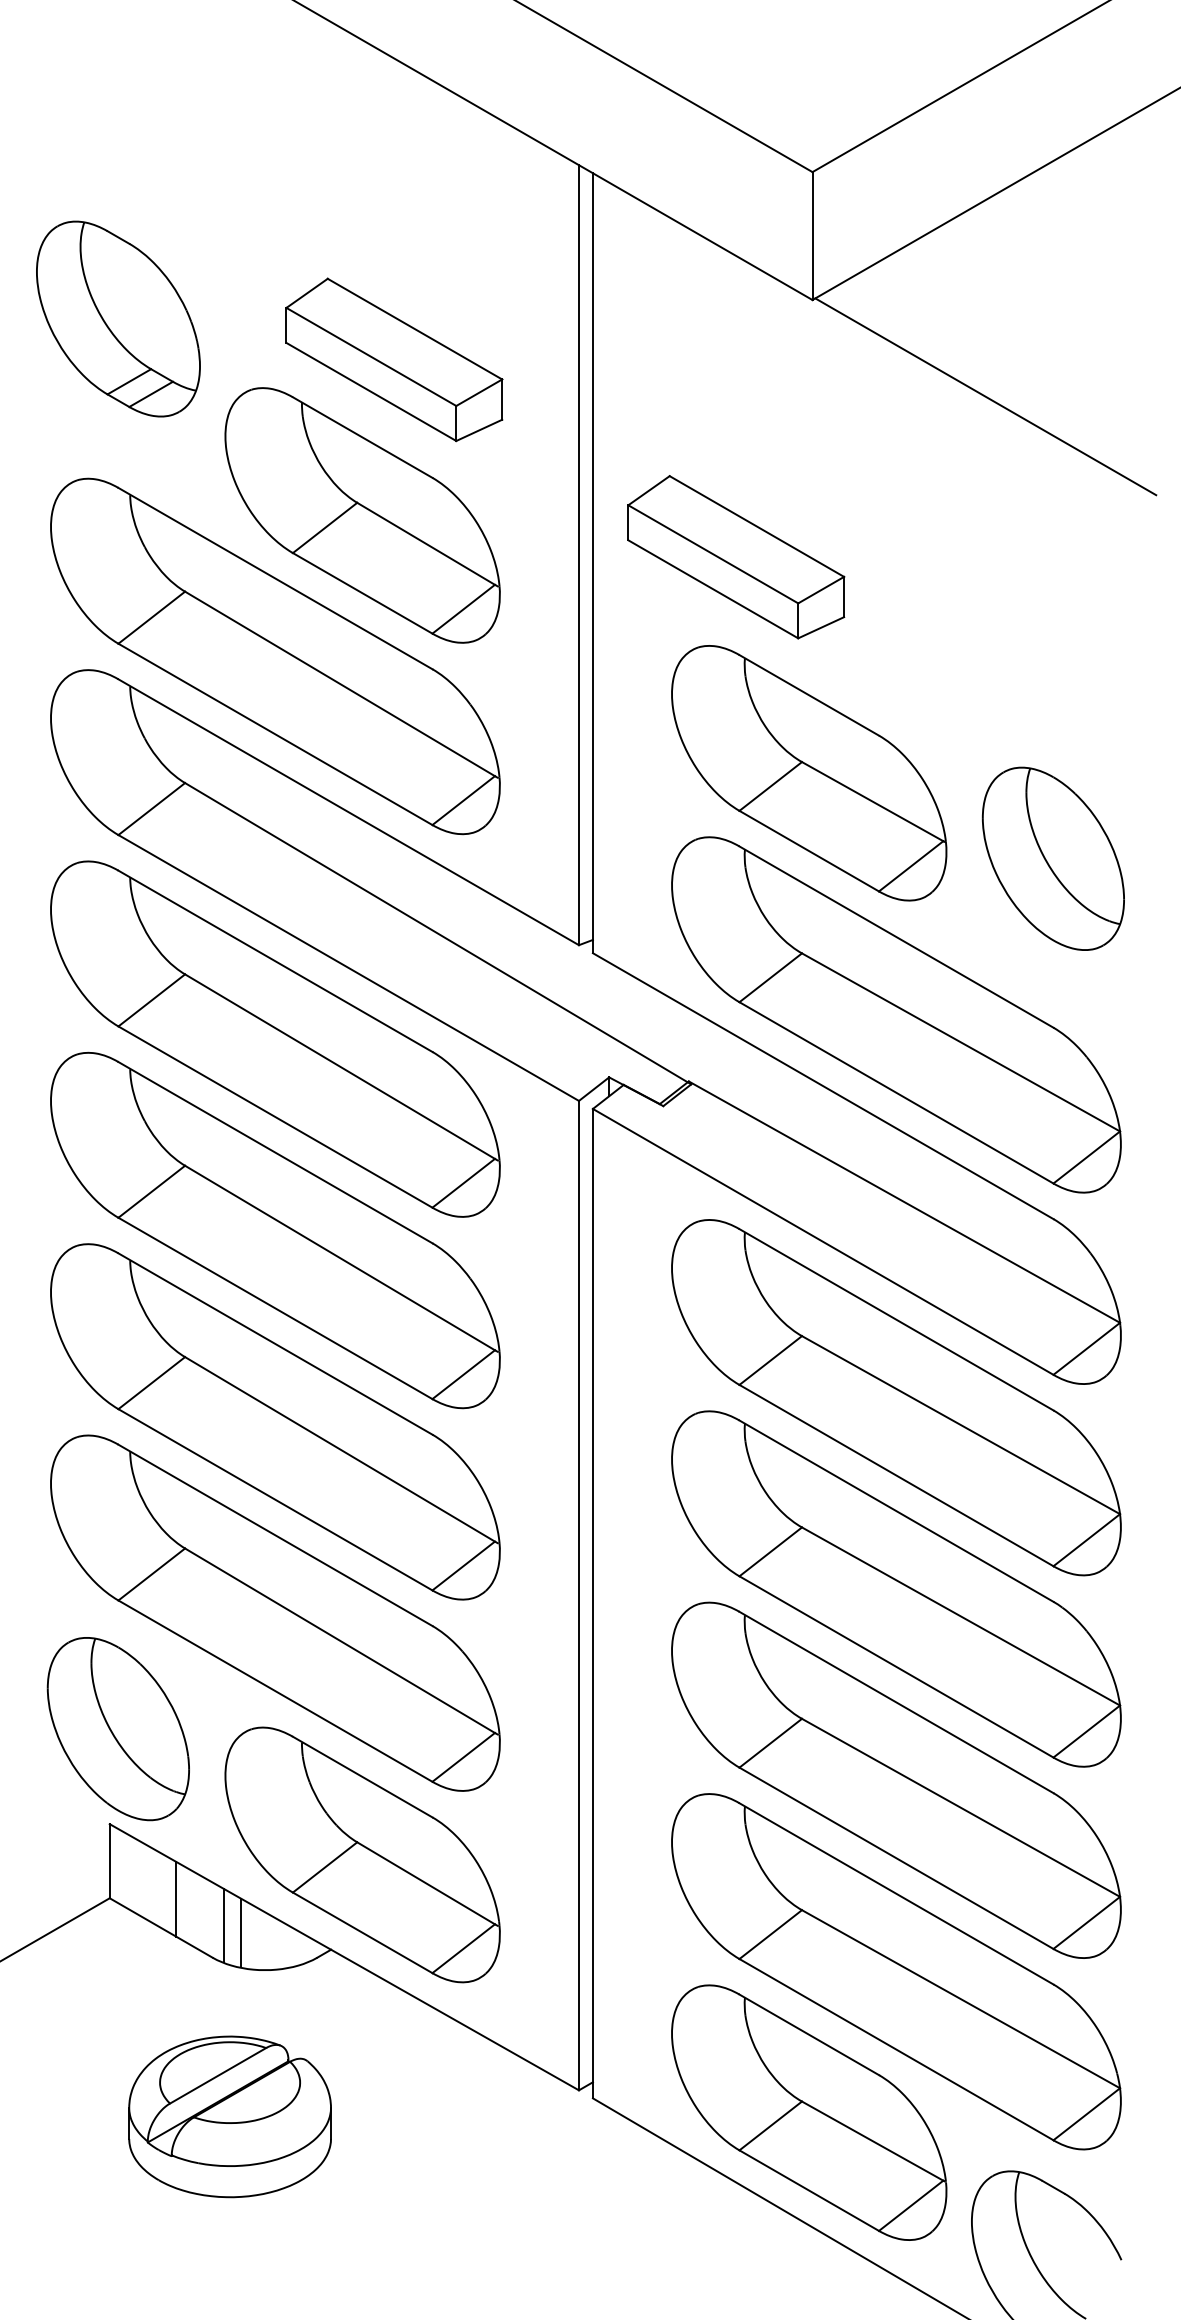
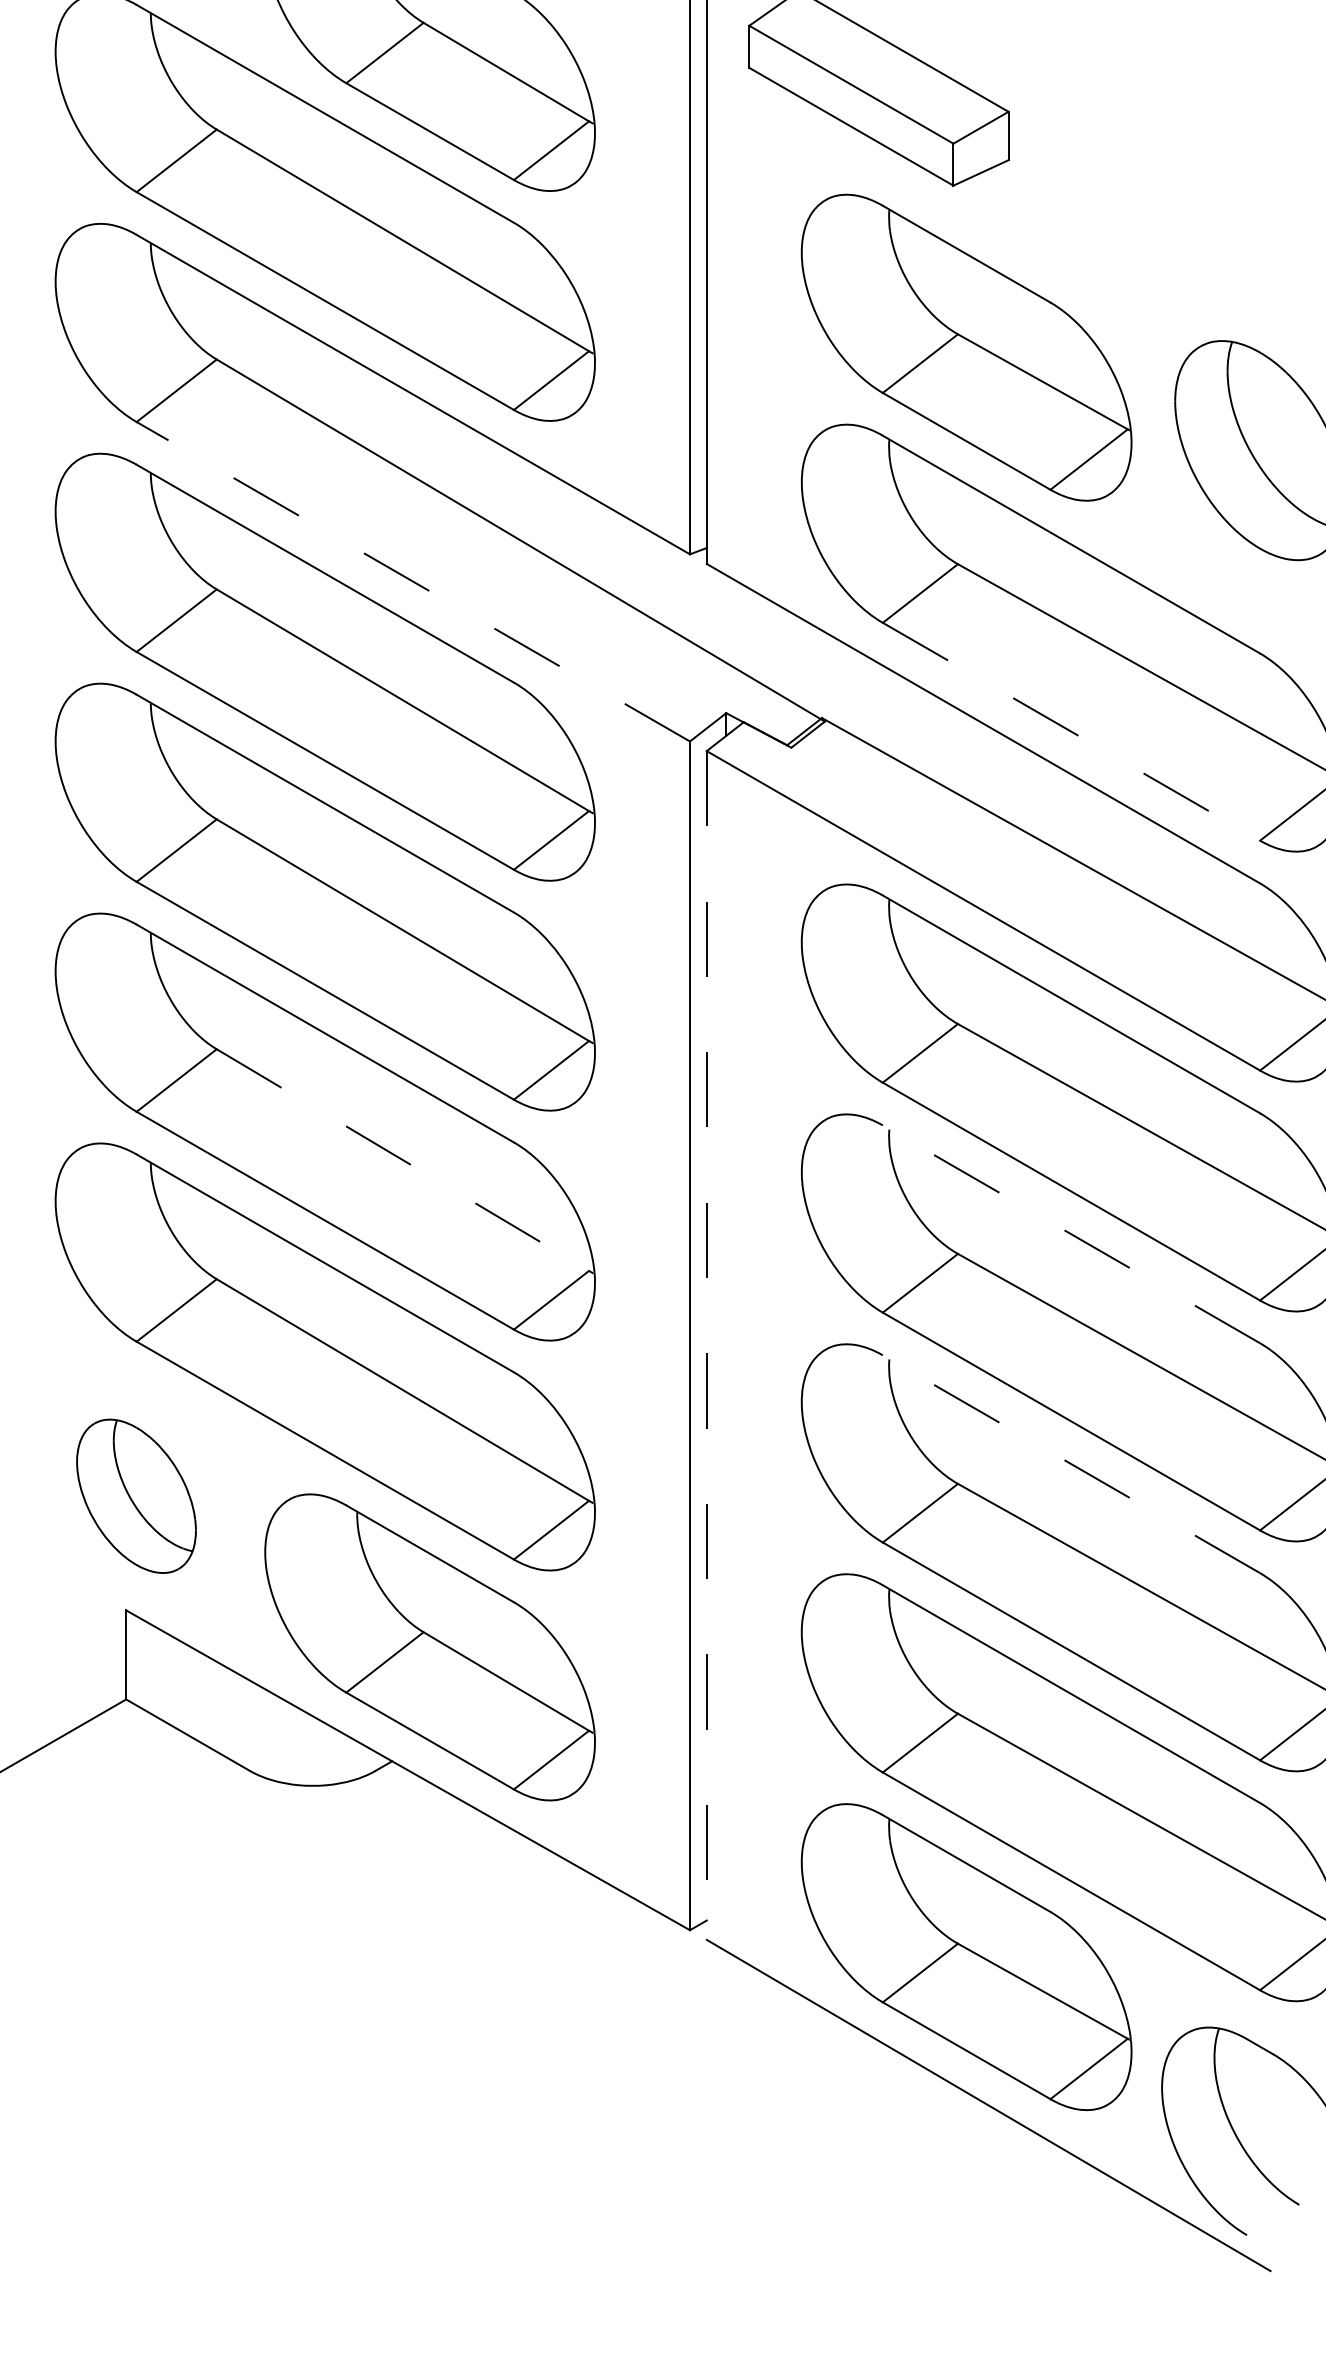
line: (348, 968) -> (413, 582), solid -> dashed
line: (896, 1093) -> (1071, 732), solid -> dashed
line: (340, 1449) -> (403, 1160), solid -> dashed
line: (896, 1510) -> (1071, 1233), solid -> dashed
line: (592, 1603) -> (706, 1345), solid -> dashed
line: (896, 1702) -> (1071, 1464), solid -> dashed
part: (117, 1729) -> (135, 1496), size x0.7
line: (176, 1898) -> (206, 1699), removed
line: (223, 1925) -> (262, 1732), removed
line: (240, 1932) -> (283, 1740), removed
part: (229, 2116) -> (270, 1961), removed

